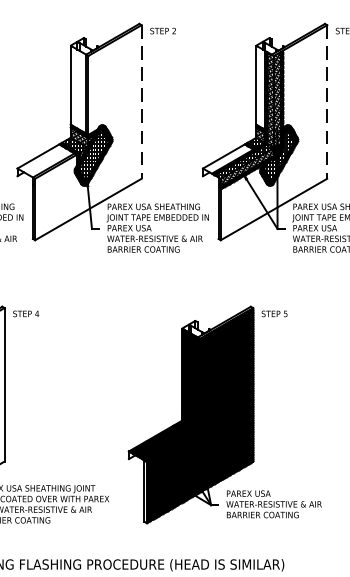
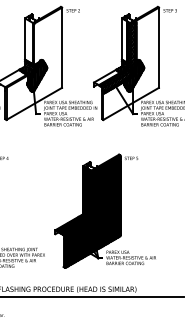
line: (142, 103) -> (62, 48), dashed -> solid
line: (326, 103) -> (158, 48), dashed -> solid

